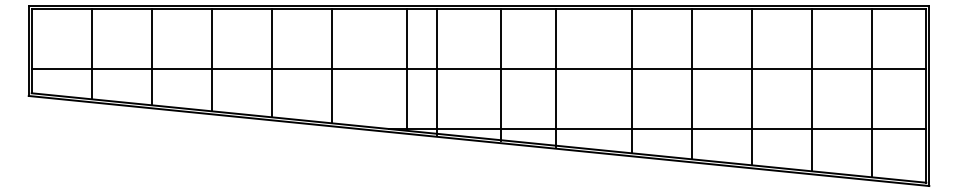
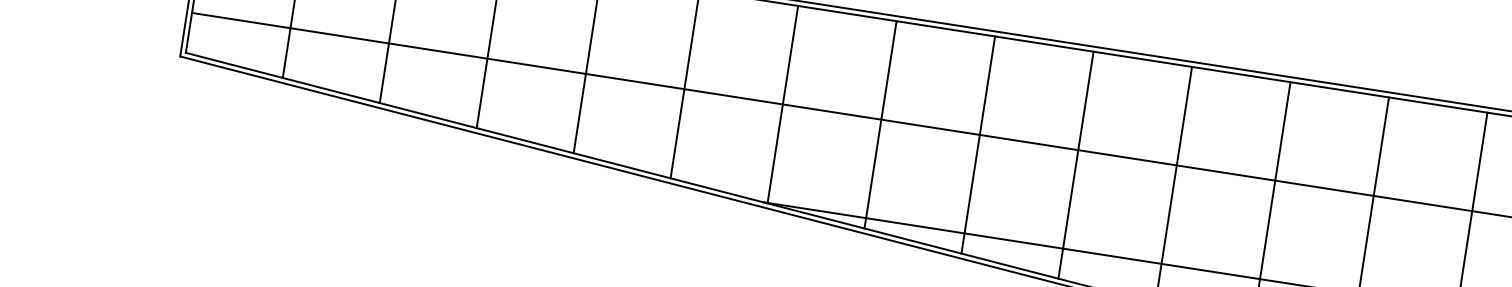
line: (406, 68) -> (782, 103), moved
line: (436, 71) -> (879, 123), moved
line: (501, 74) -> (979, 144), moved
line: (556, 77) -> (1076, 164), moved

